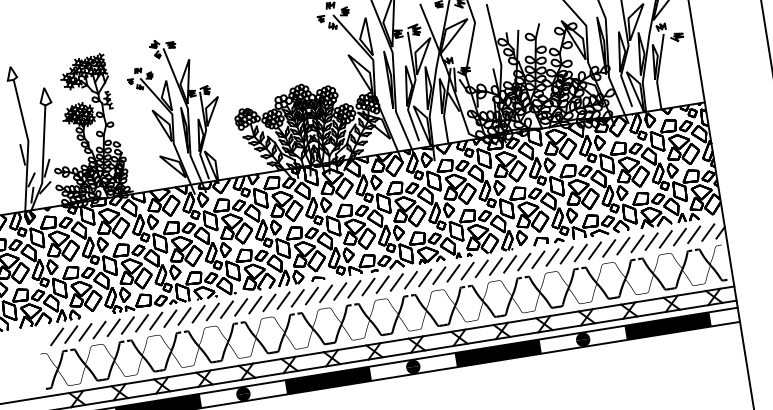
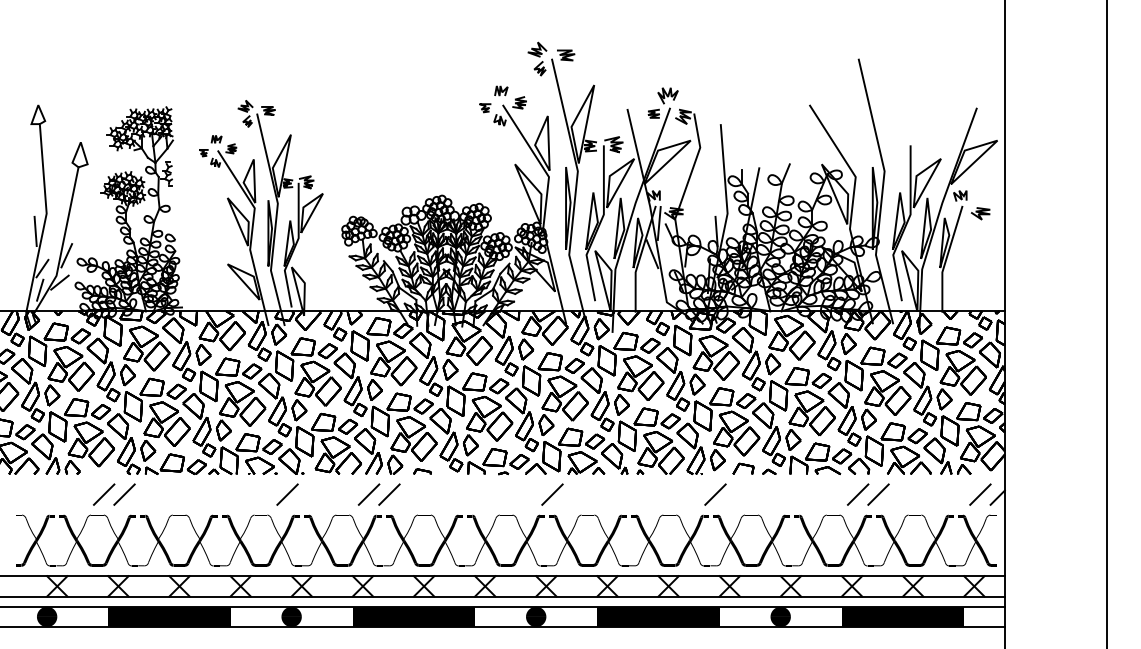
line: (693, 234) -> (959, 494), removed
line: (679, 237) -> (939, 494), removed
line: (665, 239) -> (919, 494), removed
line: (651, 241) -> (898, 494), removed
line: (608, 248) -> (837, 494), removed
line: (595, 250) -> (817, 494), removed
line: (580, 252) -> (796, 494), removed
line: (566, 255) -> (776, 494), removed
line: (552, 257) -> (756, 494), removed
line: (538, 259) -> (735, 494), removed
line: (509, 264) -> (694, 494), removed
line: (495, 266) -> (674, 494), removed
line: (481, 268) -> (654, 494), removed
line: (467, 271) -> (633, 494), removed
line: (453, 273) -> (613, 494), removed
line: (439, 275) -> (593, 494), removed
line: (424, 277) -> (572, 494), removed
line: (396, 282) -> (531, 494), removed
line: (382, 284) -> (511, 494), removed
line: (368, 286) -> (491, 494), removed
line: (354, 289) -> (470, 494), removed
line: (340, 291) -> (450, 494), removed
line: (326, 293) -> (430, 494), removed
line: (311, 295) -> (409, 494), removed
line: (269, 302) -> (348, 494), removed
line: (255, 305) -> (328, 494), removed
line: (240, 307) -> (307, 494), removed
line: (213, 311) -> (267, 494), removed
line: (198, 314) -> (246, 494), removed
line: (184, 316) -> (226, 494), removed
line: (169, 318) -> (205, 494), removed
line: (156, 320) -> (185, 494), removed
line: (142, 323) -> (165, 494), removed
line: (127, 325) -> (144, 494), removed
line: (85, 332) -> (83, 494), removed
line: (71, 334) -> (63, 494), removed
line: (56, 336) -> (42, 494), removed

